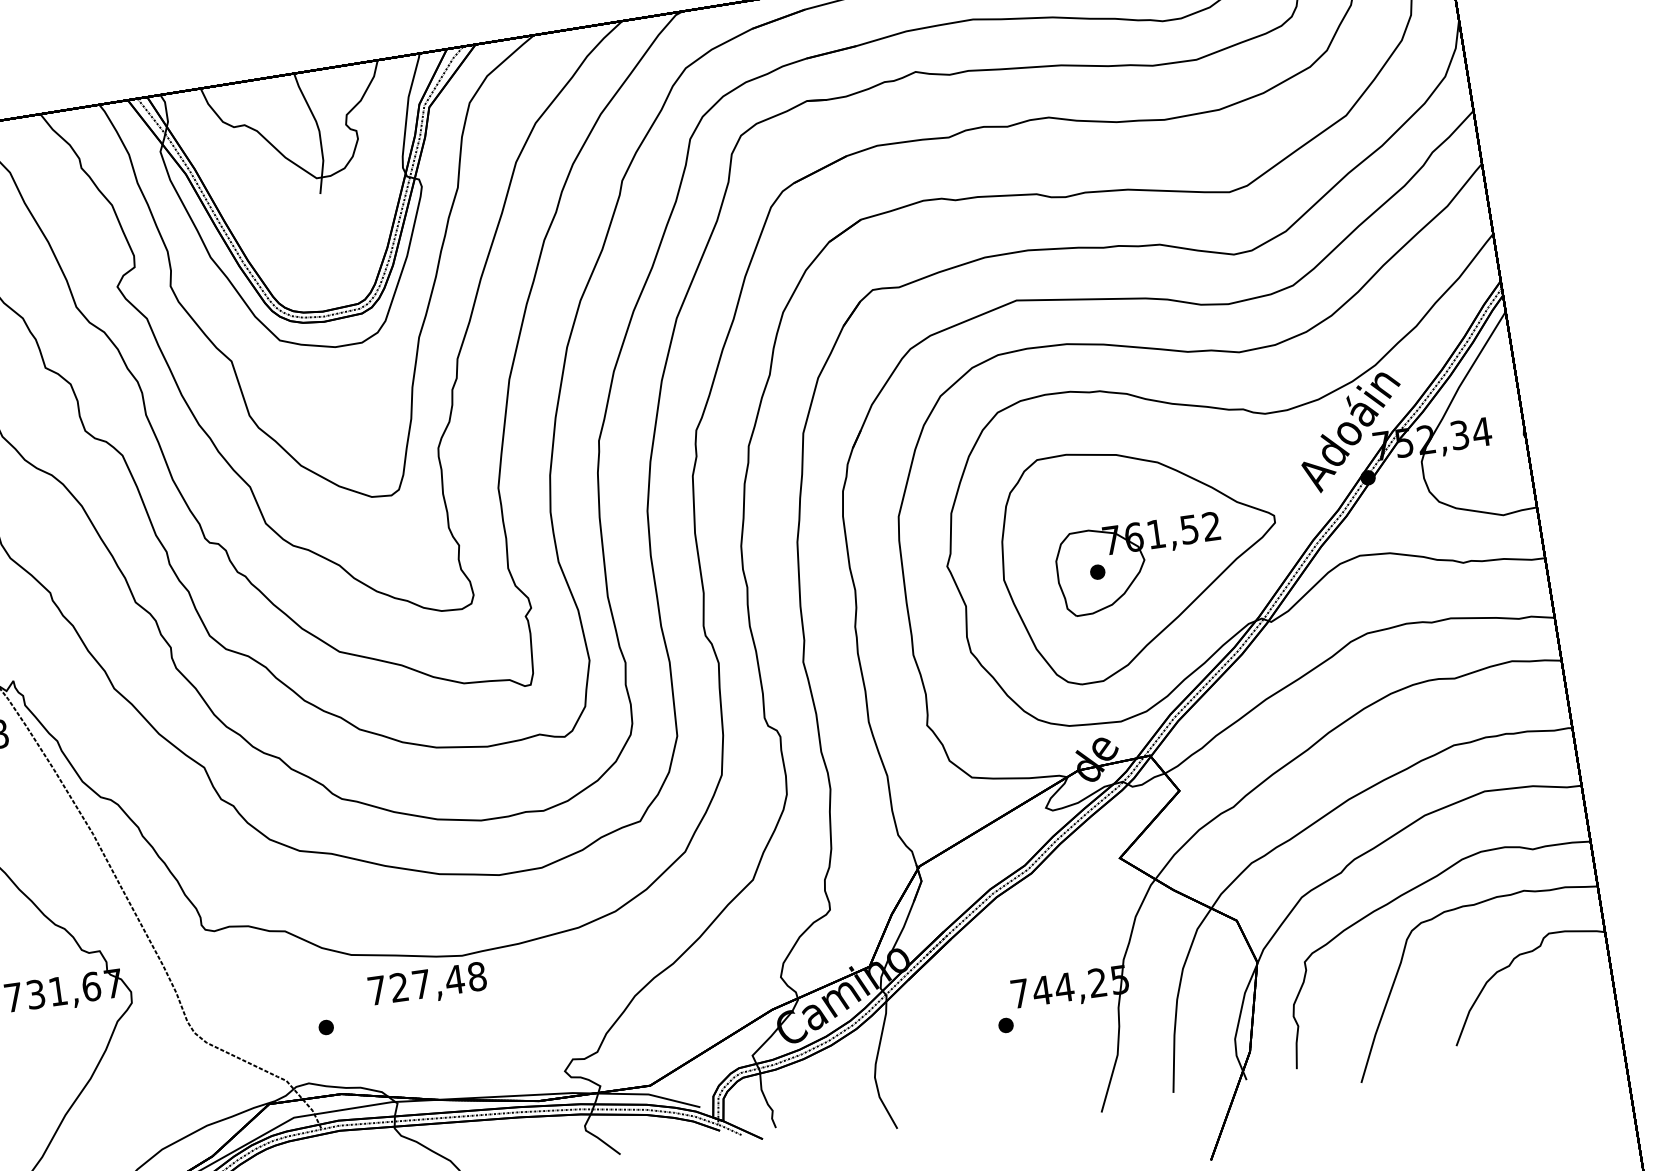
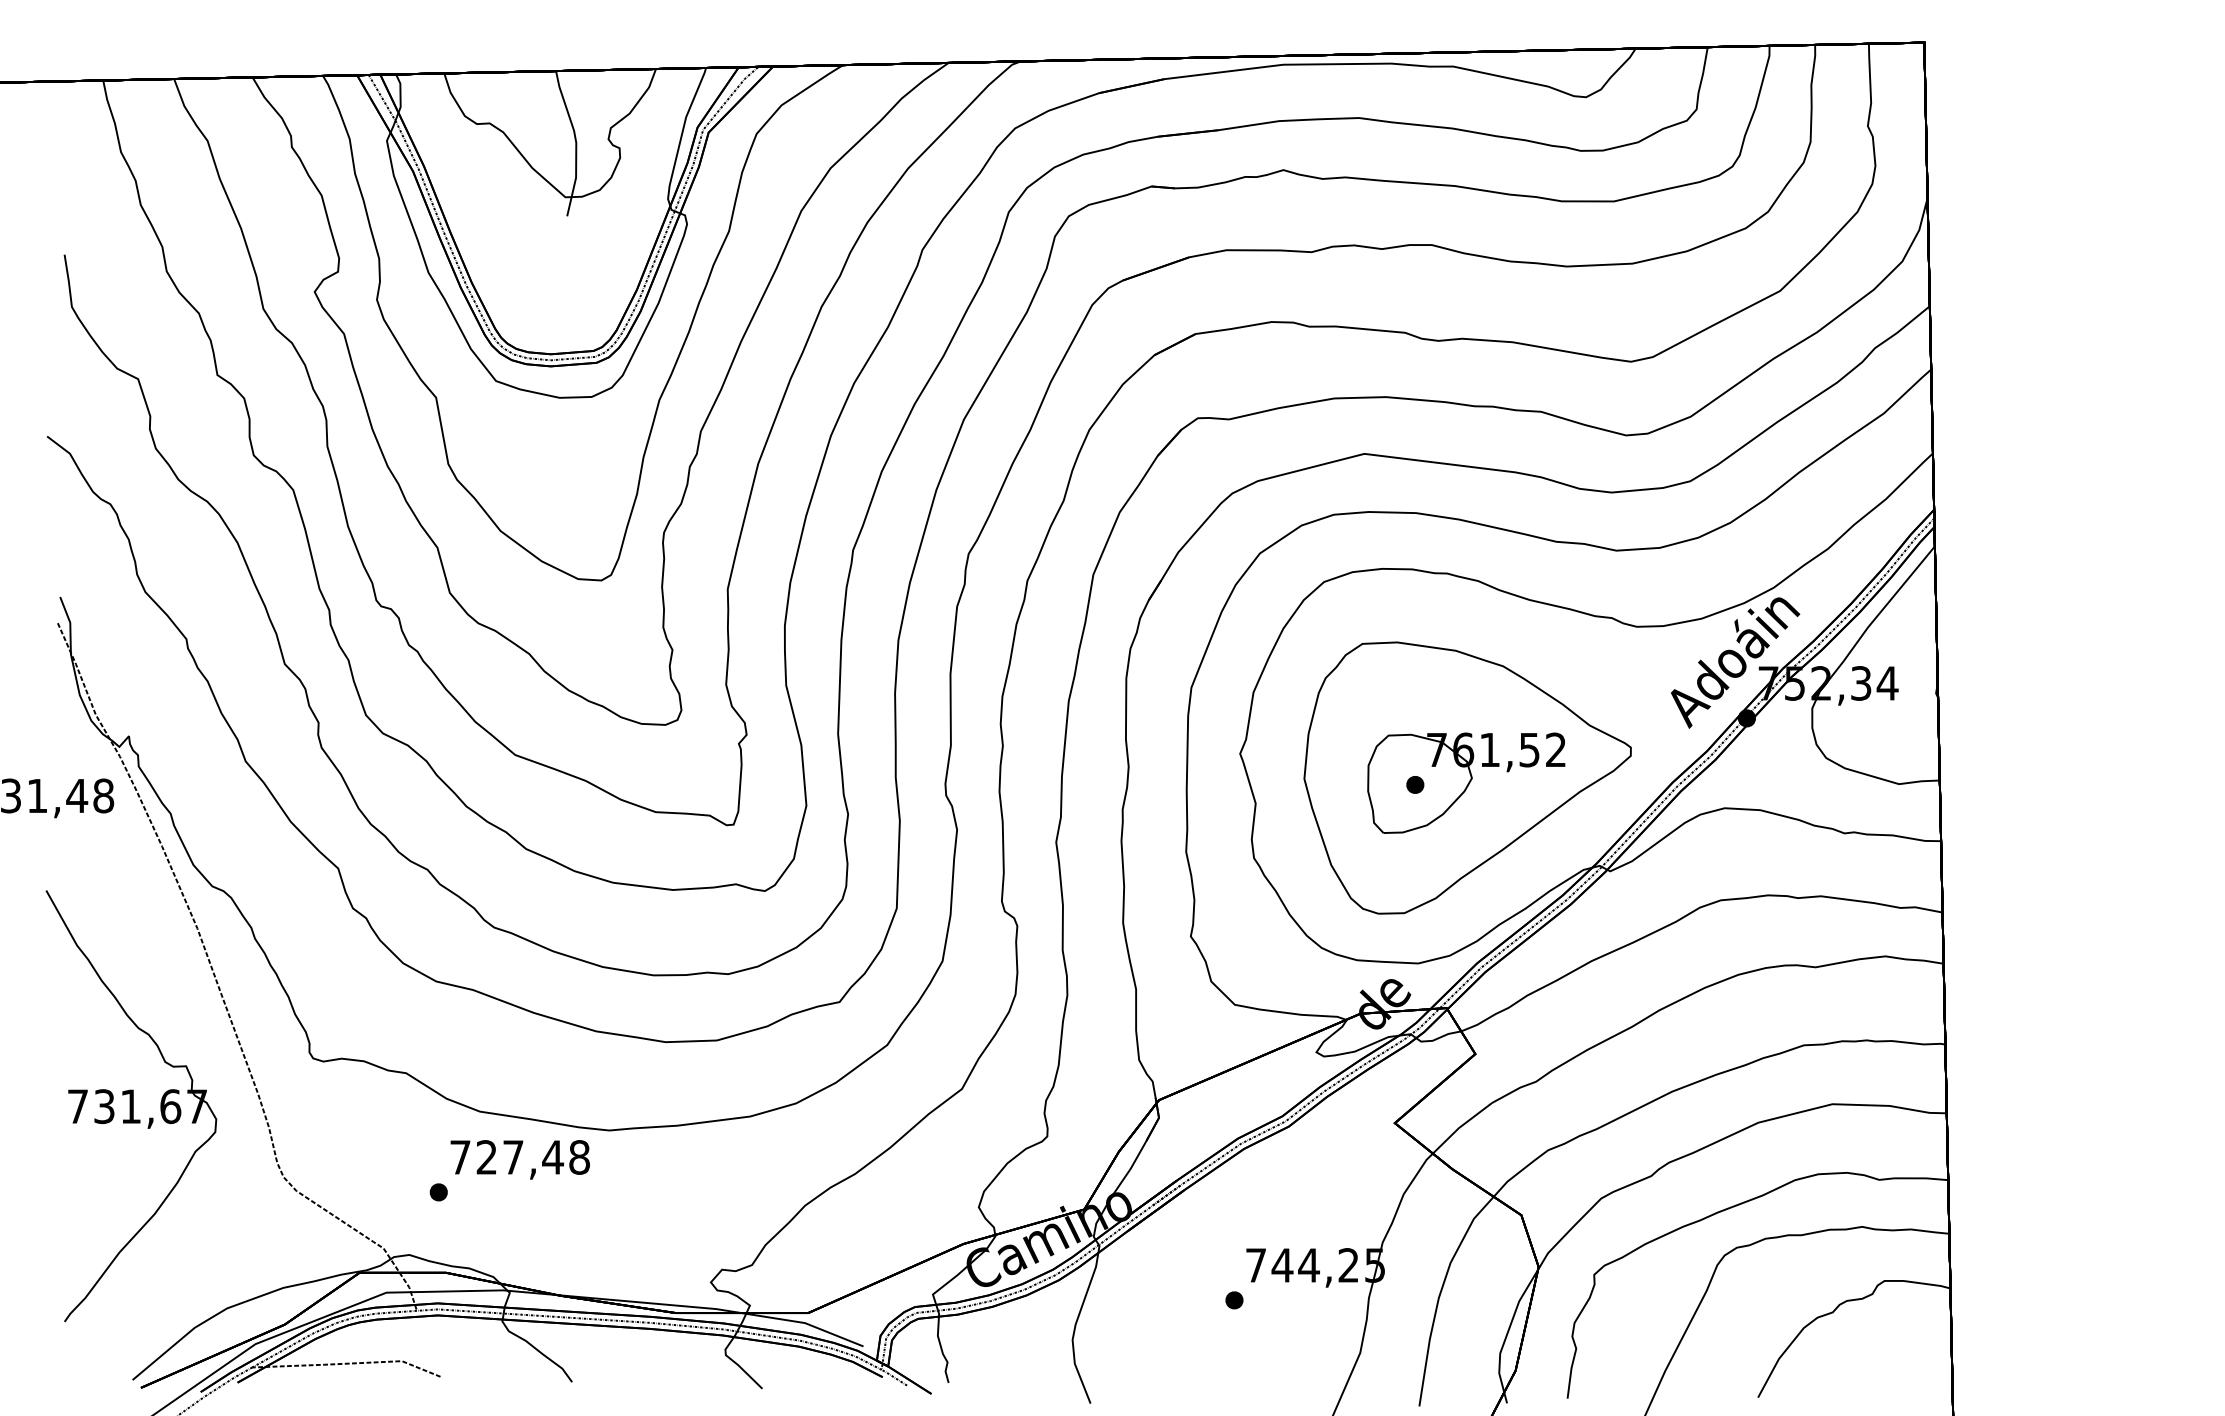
text: (427, 985) -> (519, 1159), moved

